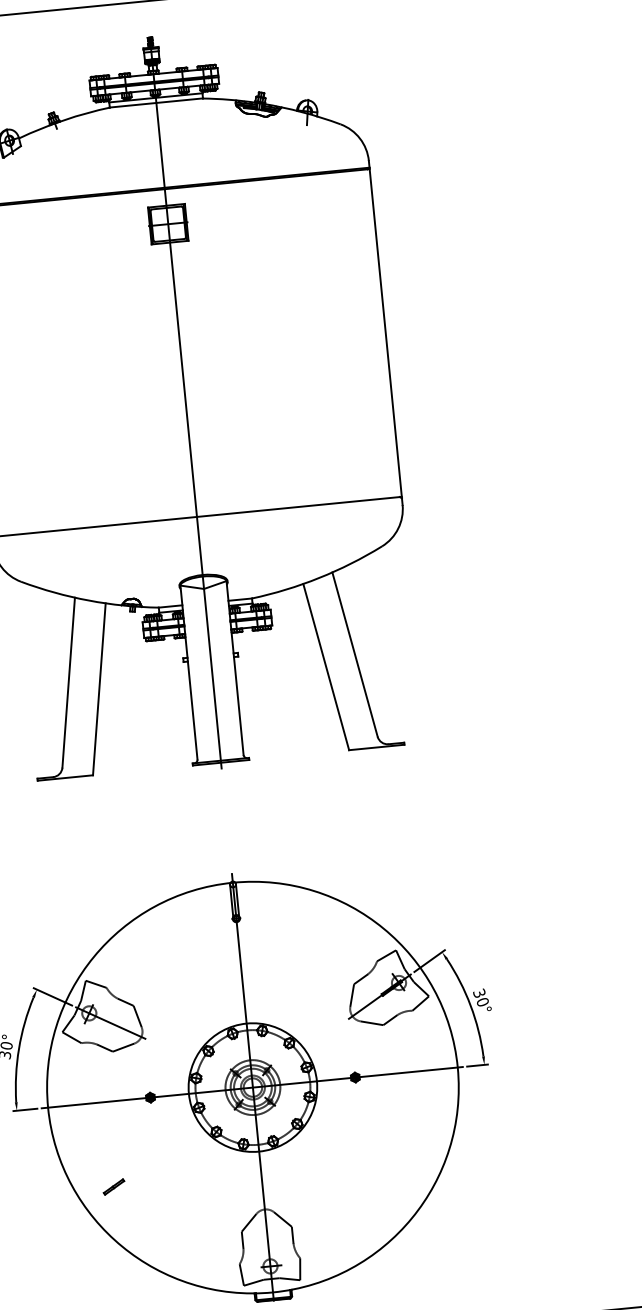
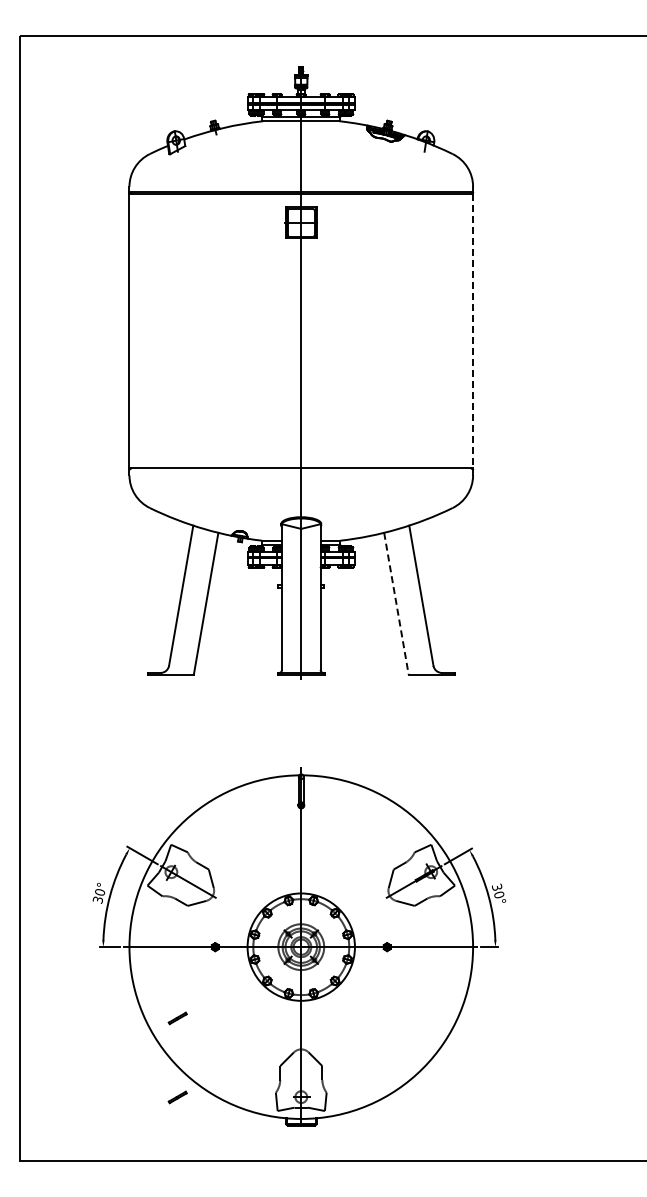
line: (386, 333) -> (473, 331), solid -> dashed
line: (326, 666) -> (396, 603), solid -> dashed
line: (122, 1281) -> (177, 1097), added

